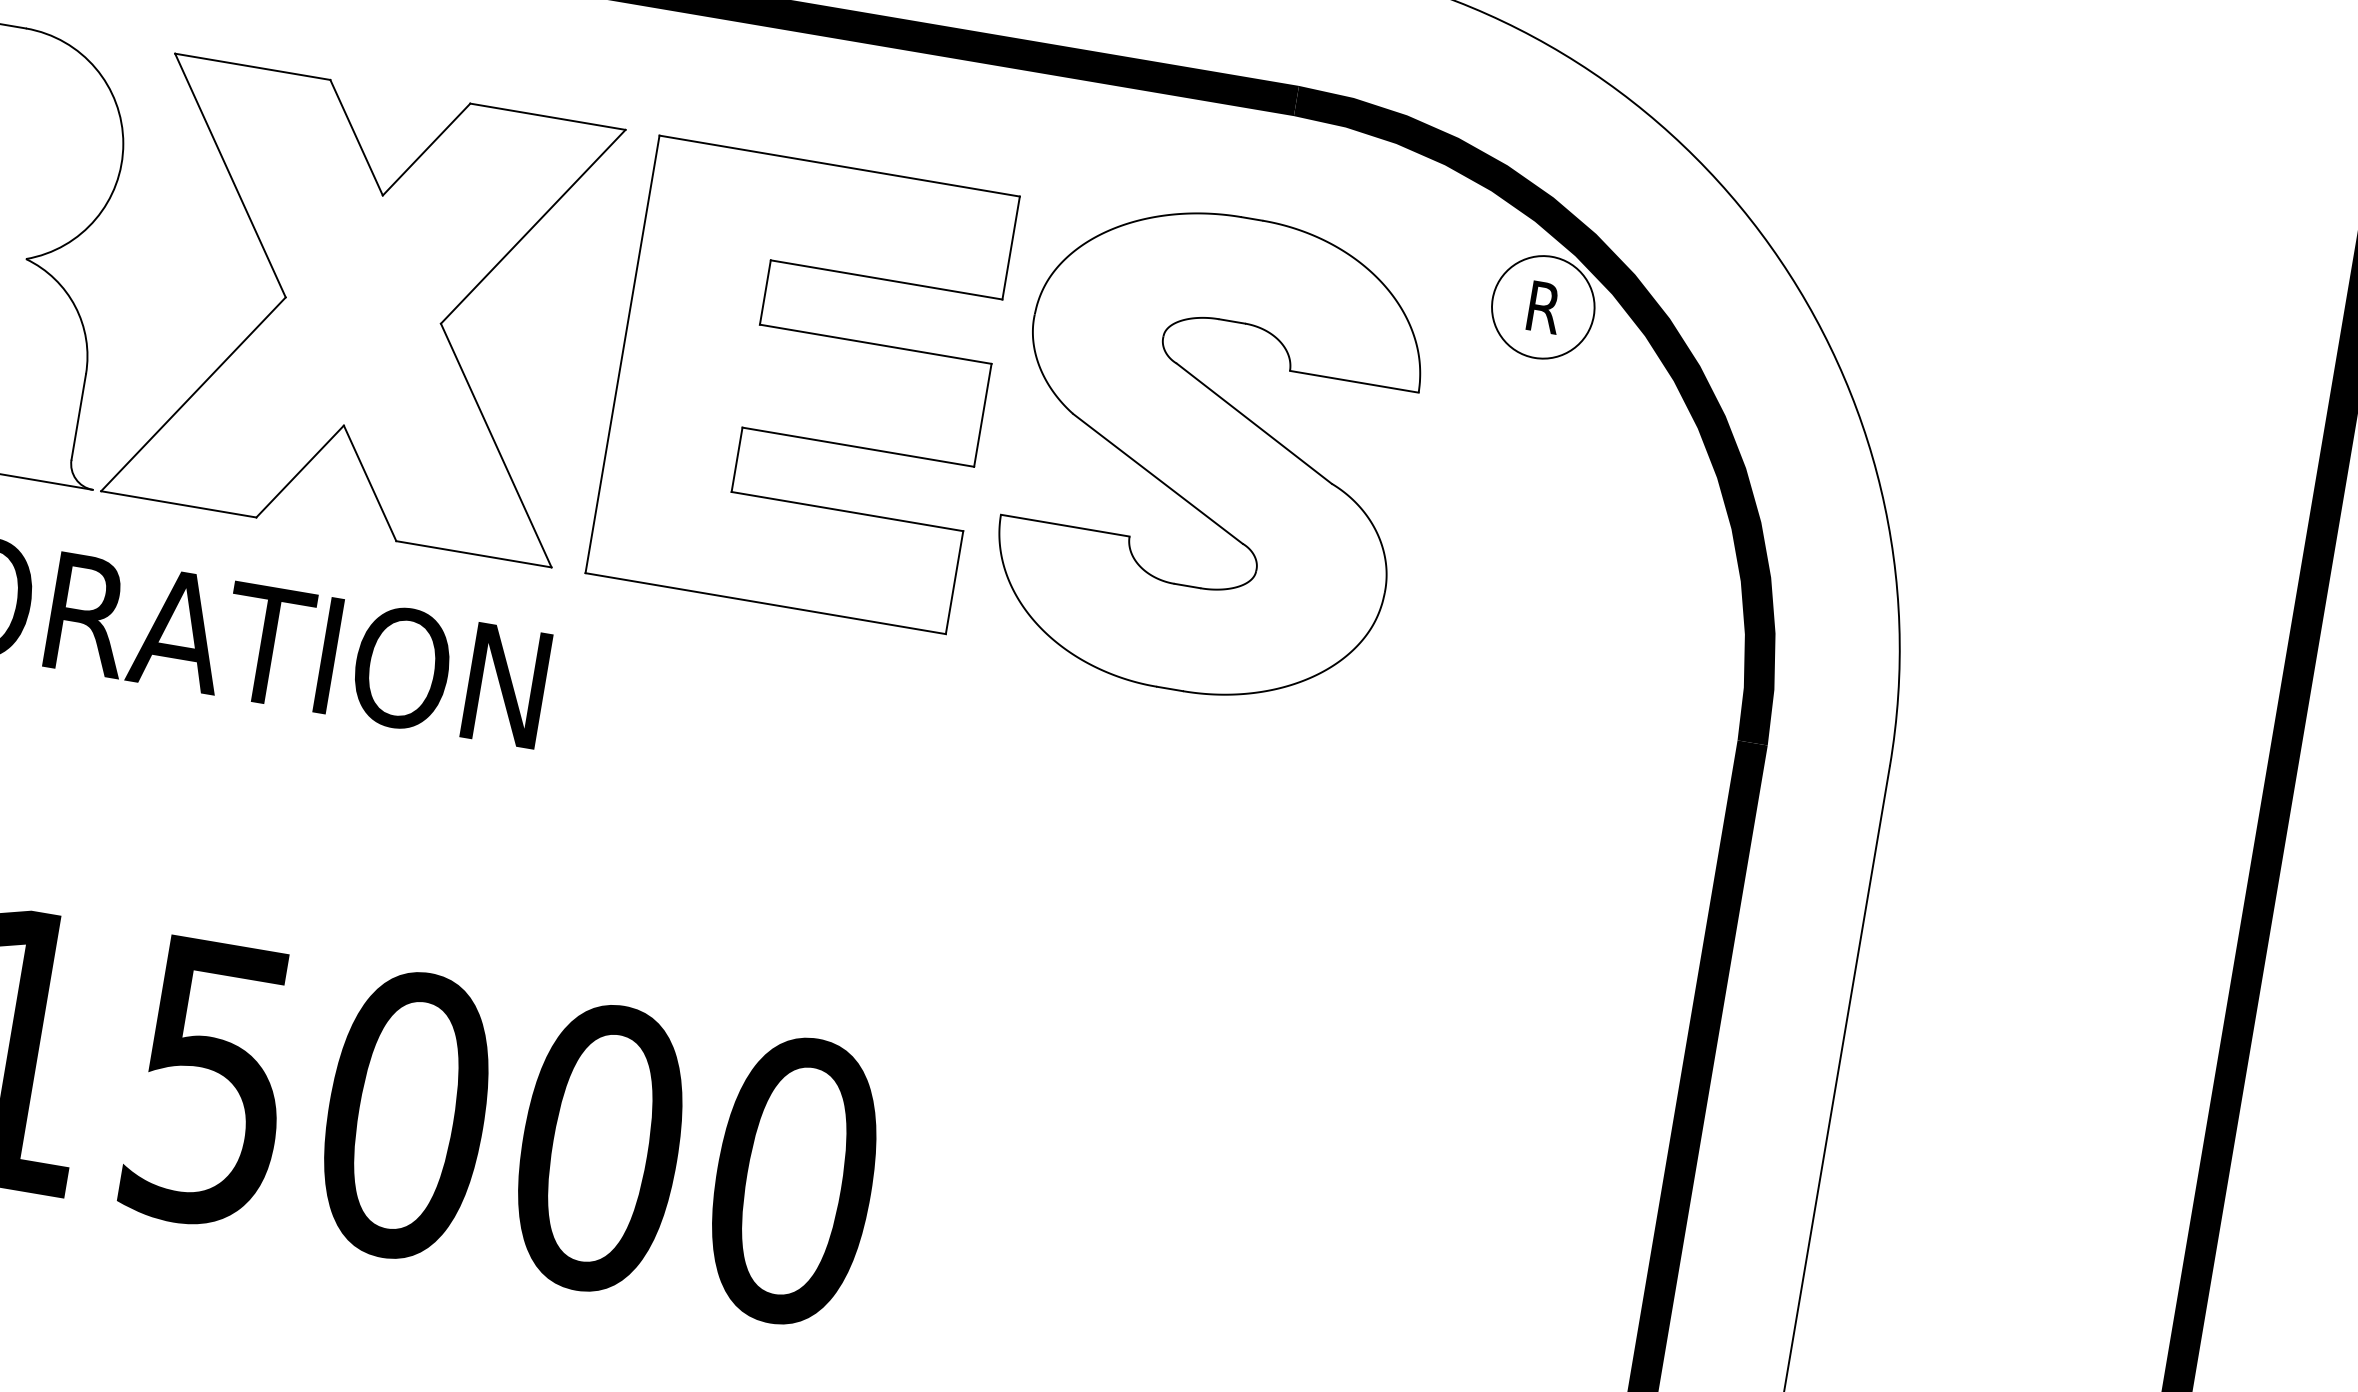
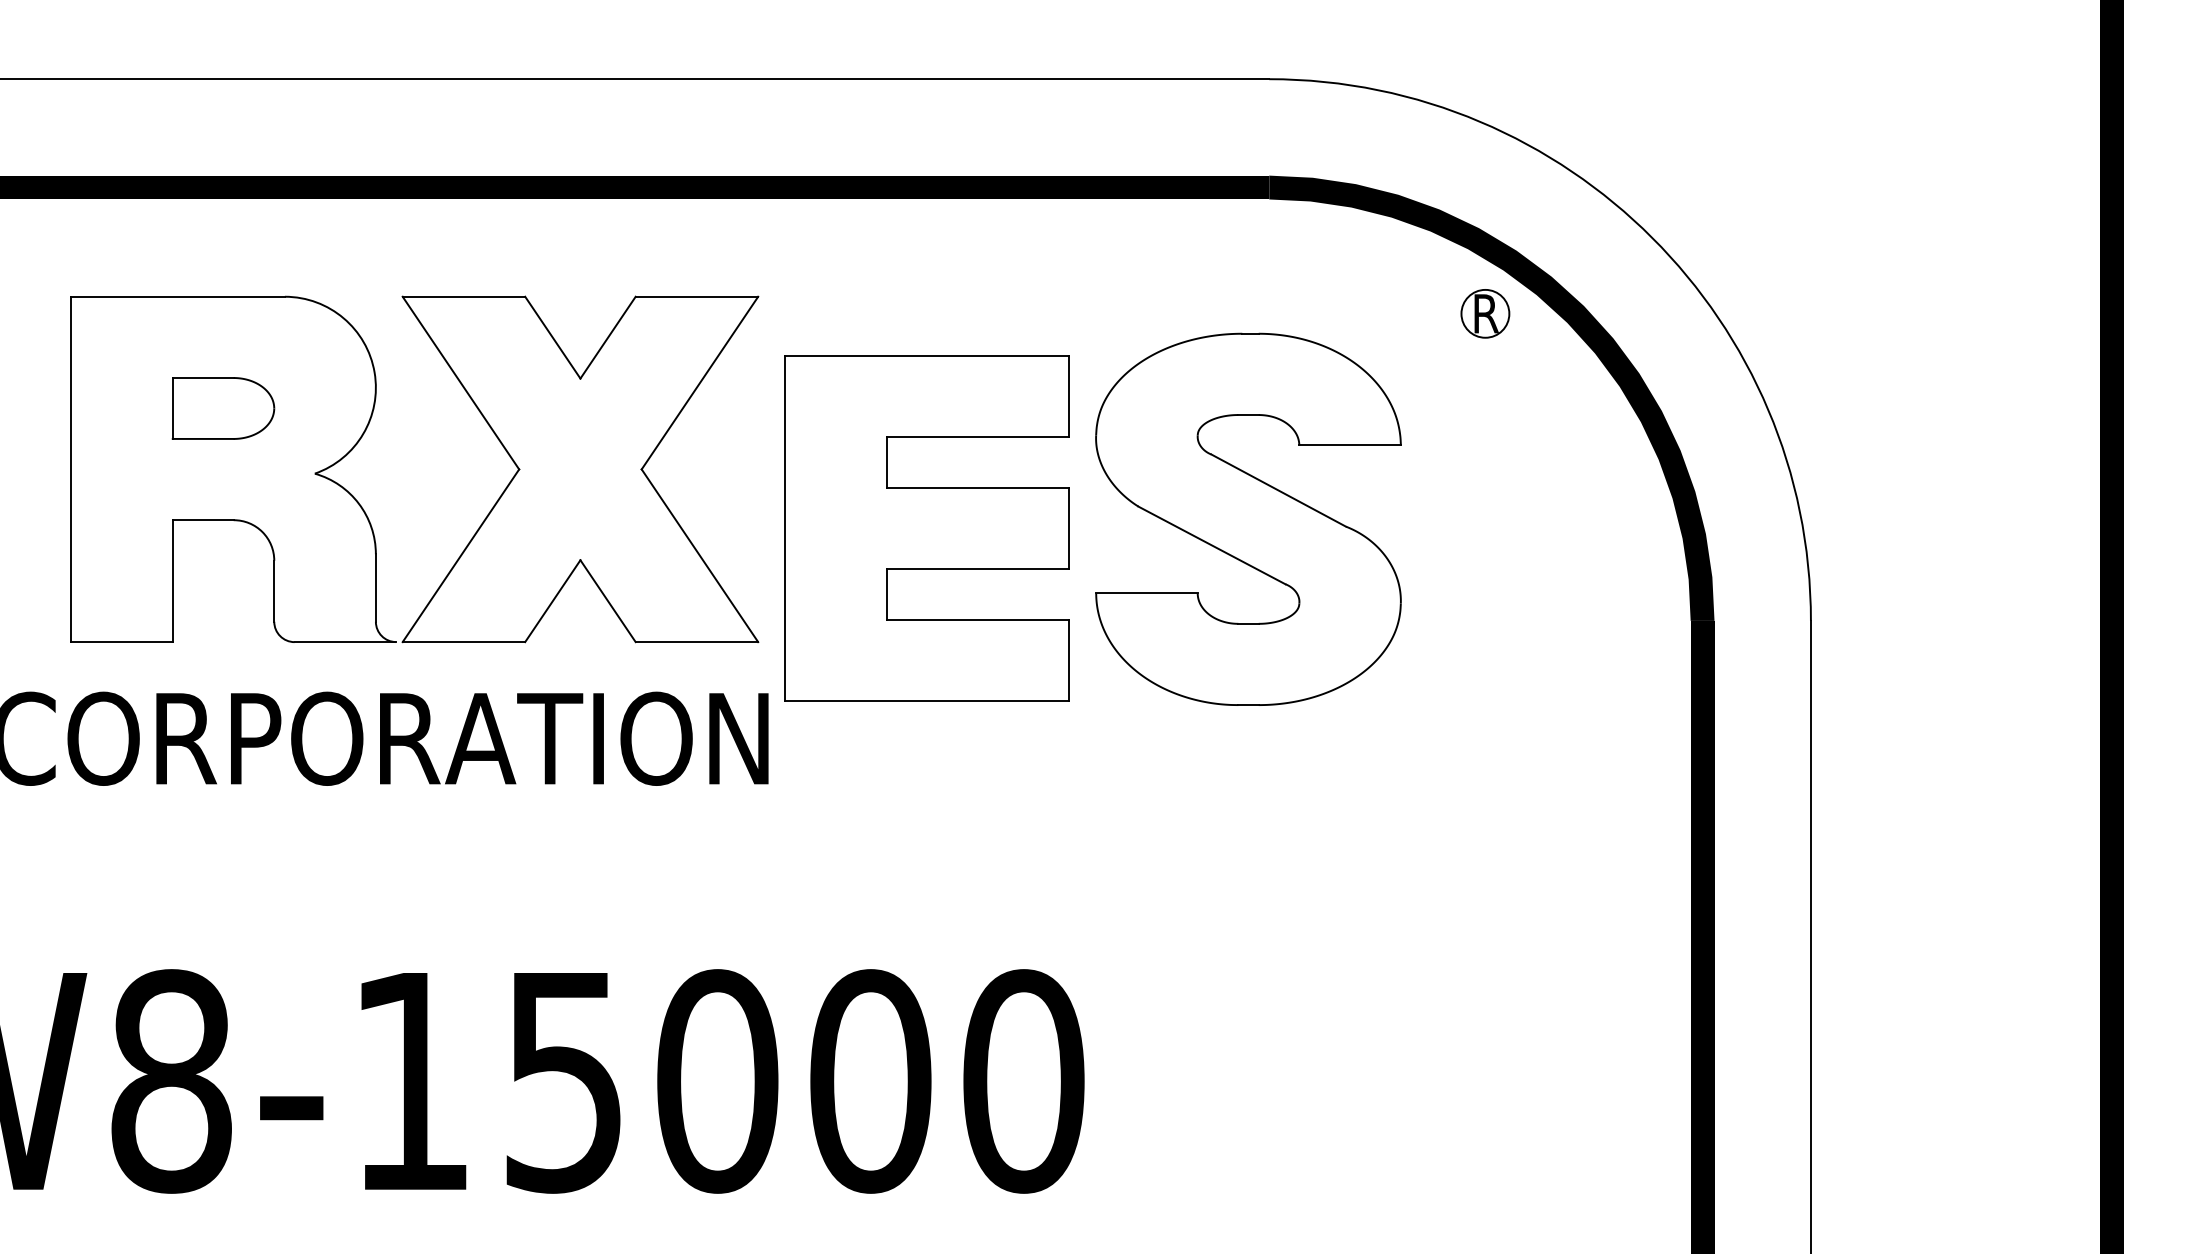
circle: (1543, 306) -> (1485, 313), size x0.6
part: (801, 384) -> (926, 528), moved
part: (1209, 452) -> (1248, 518), moved

